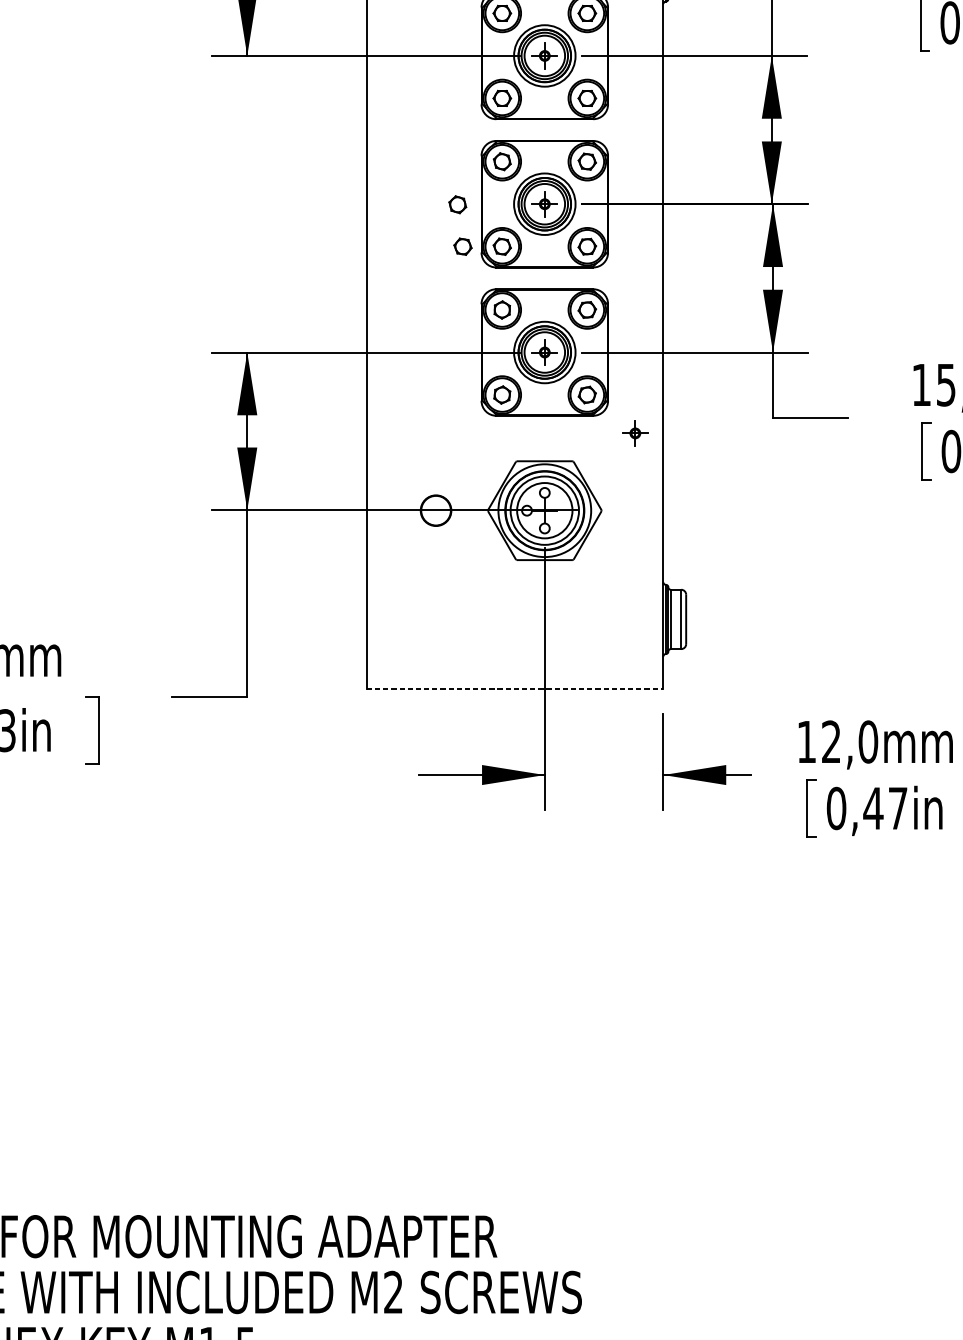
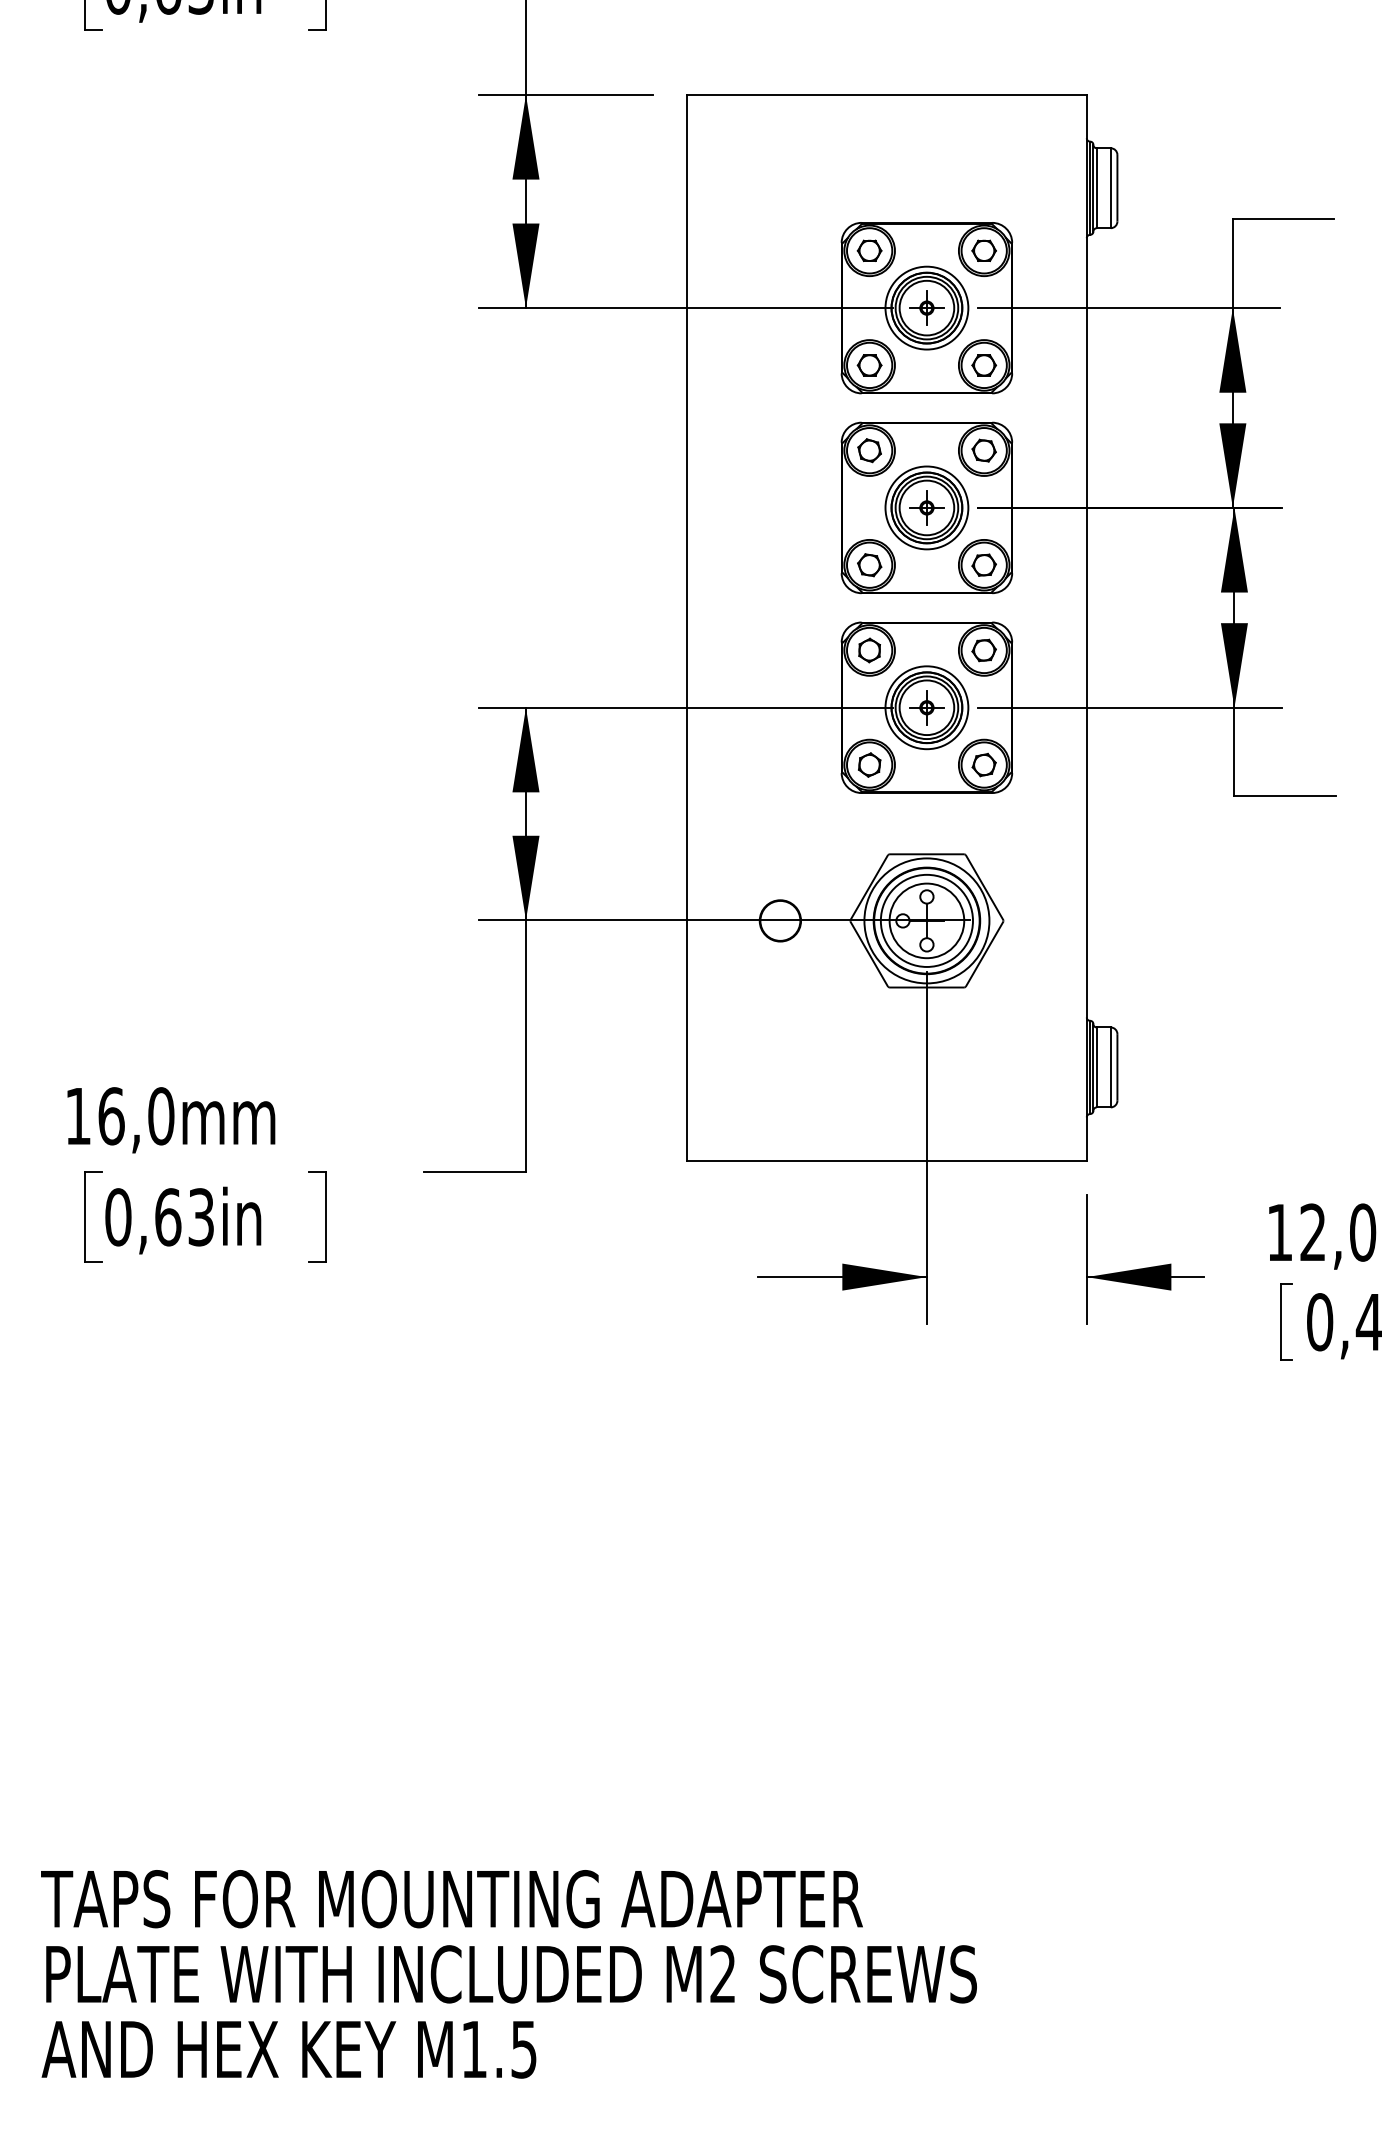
part: (457, 204) -> (809, 508), removed
part: (462, 246) -> (816, 565), removed
part: (635, 433) -> (1048, 816), removed
line: (514, 688) -> (886, 1160), dashed -> solid

